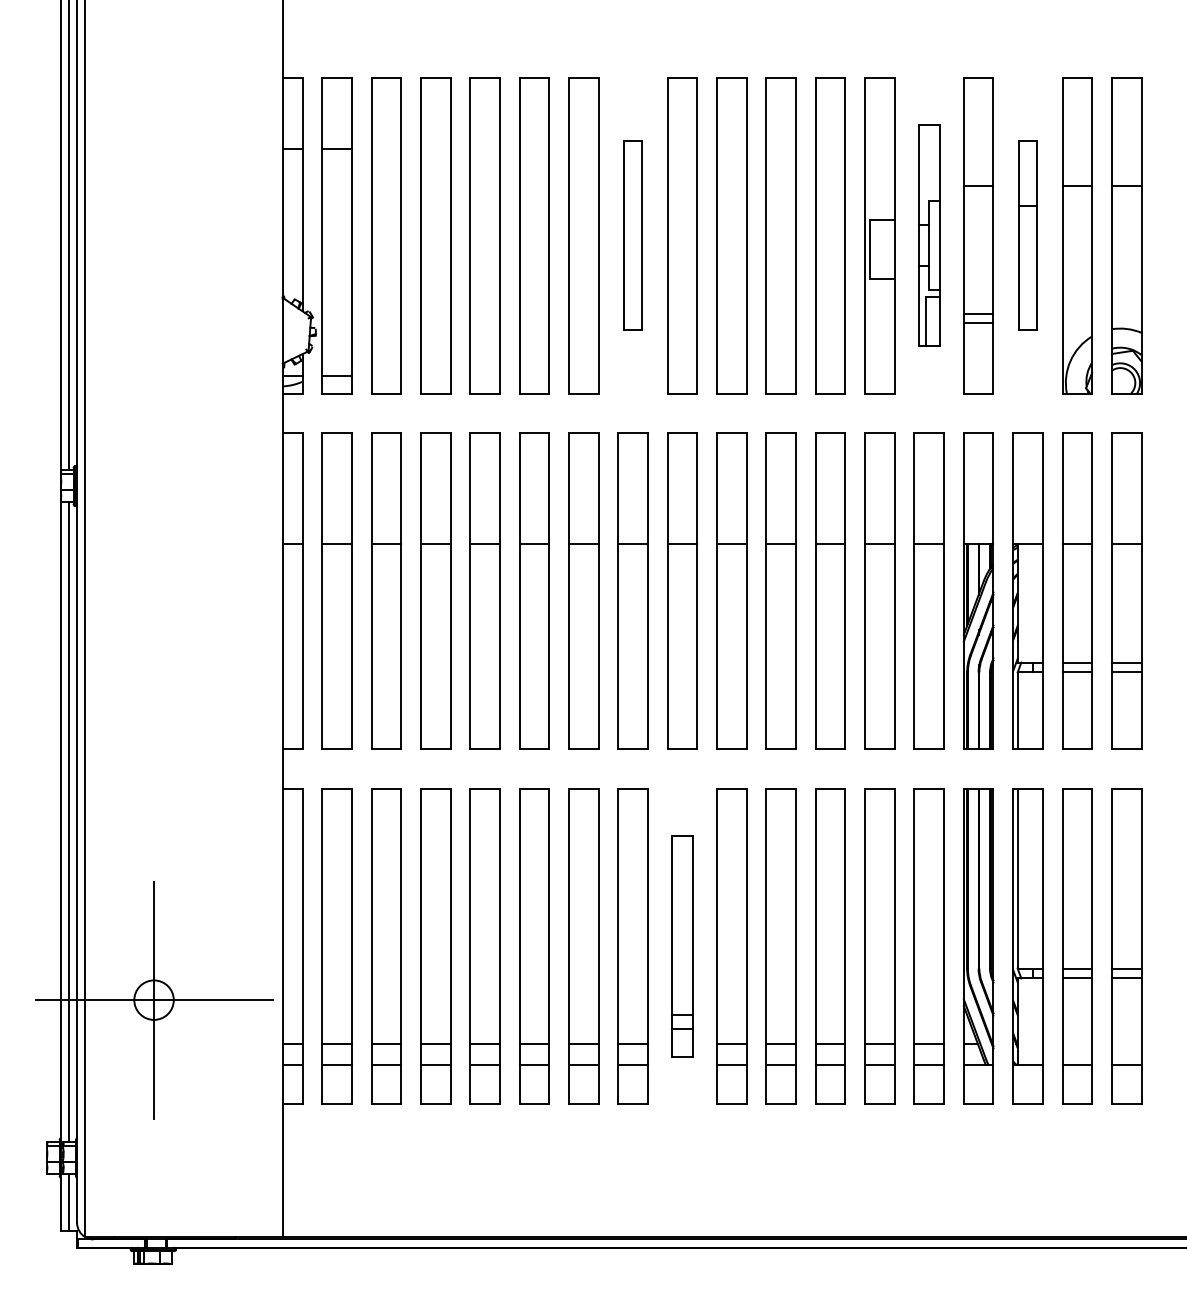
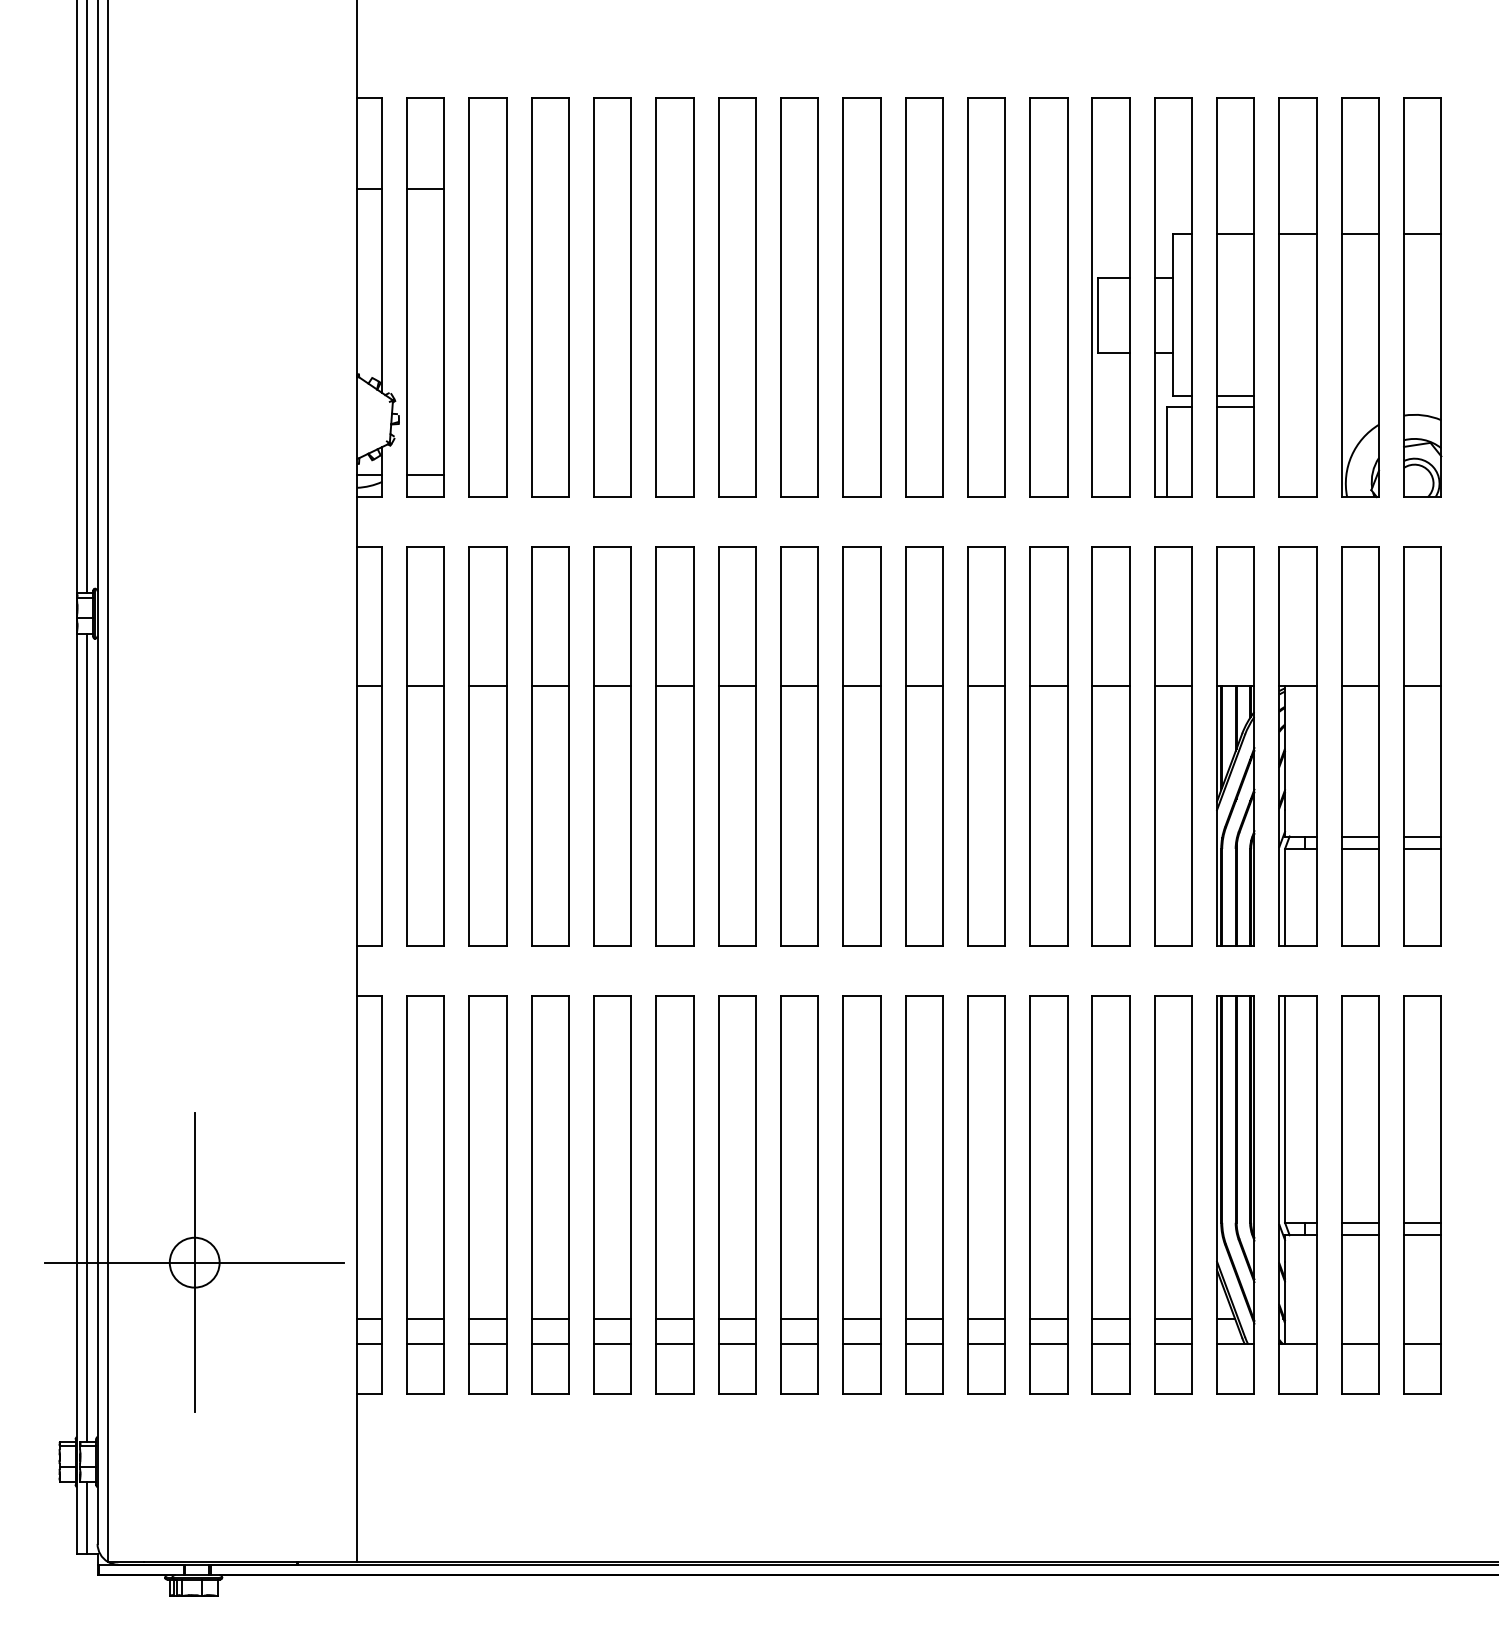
part: (633, 235) -> (799, 297), size x1.67
part: (929, 235) -> (1173, 297), size x1.43
part: (1027, 235) -> (1297, 297), size x1.67
part: (682, 946) -> (861, 1194), size x1.43

